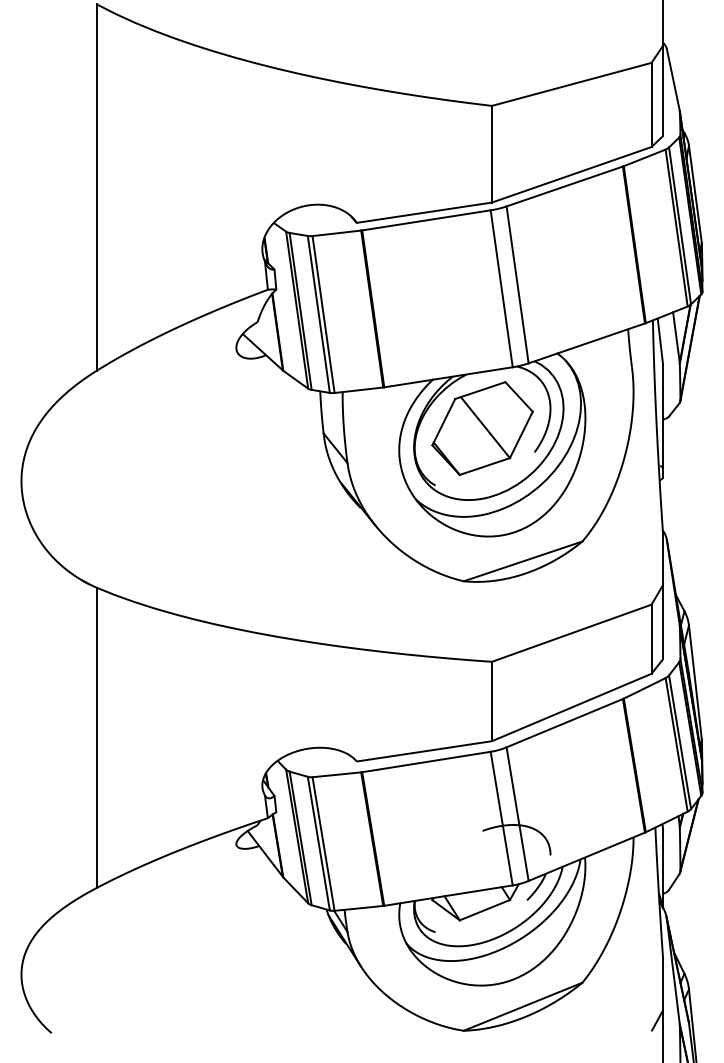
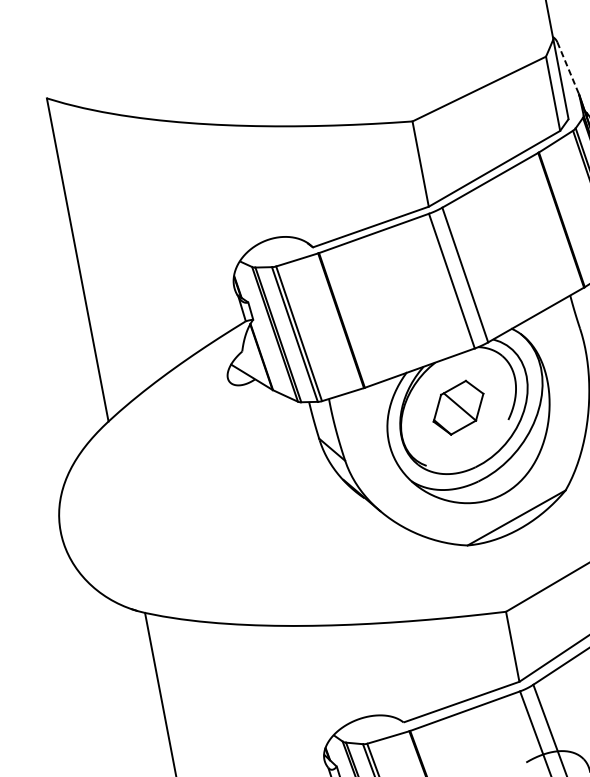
line: (673, 80) -> (568, 68), solid -> dashed
part: (482, 428) -> (458, 407), size x0.6

